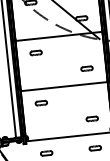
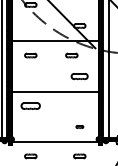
part: (76, 48) -> (71, 55), added
part: (86, 68) -> (79, 76), size x1.4
part: (41, 102) -> (30, 105), size x1.6
part: (91, 118) -> (79, 126), size x0.6

